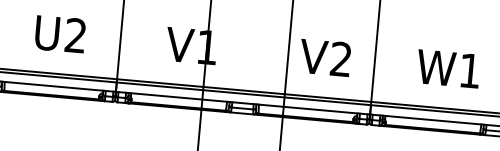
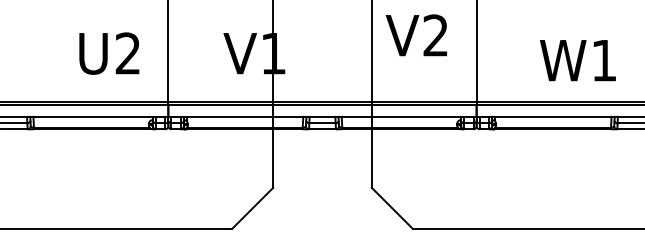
text: (60, 34) -> (109, 53), moved
text: (324, 57) -> (415, 35), moved
text: (448, 68) -> (577, 60), moved

